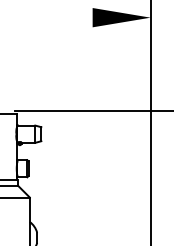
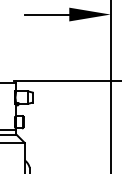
line: (61, 17) -> (47, 14), added

